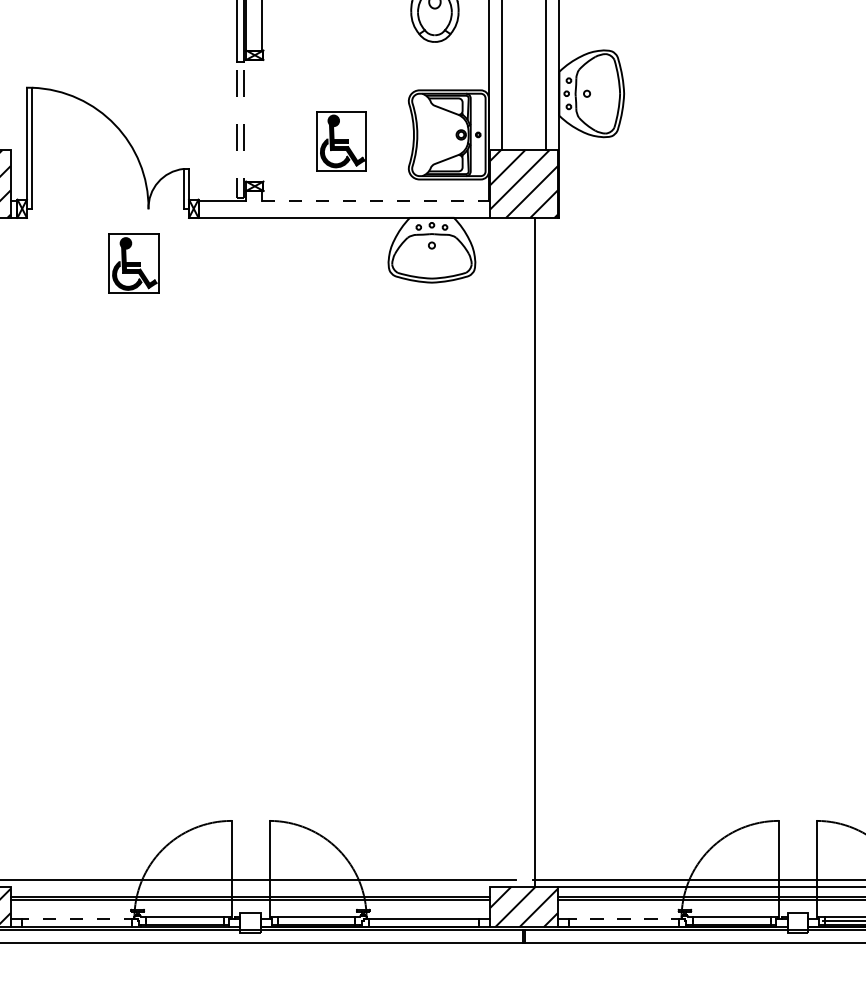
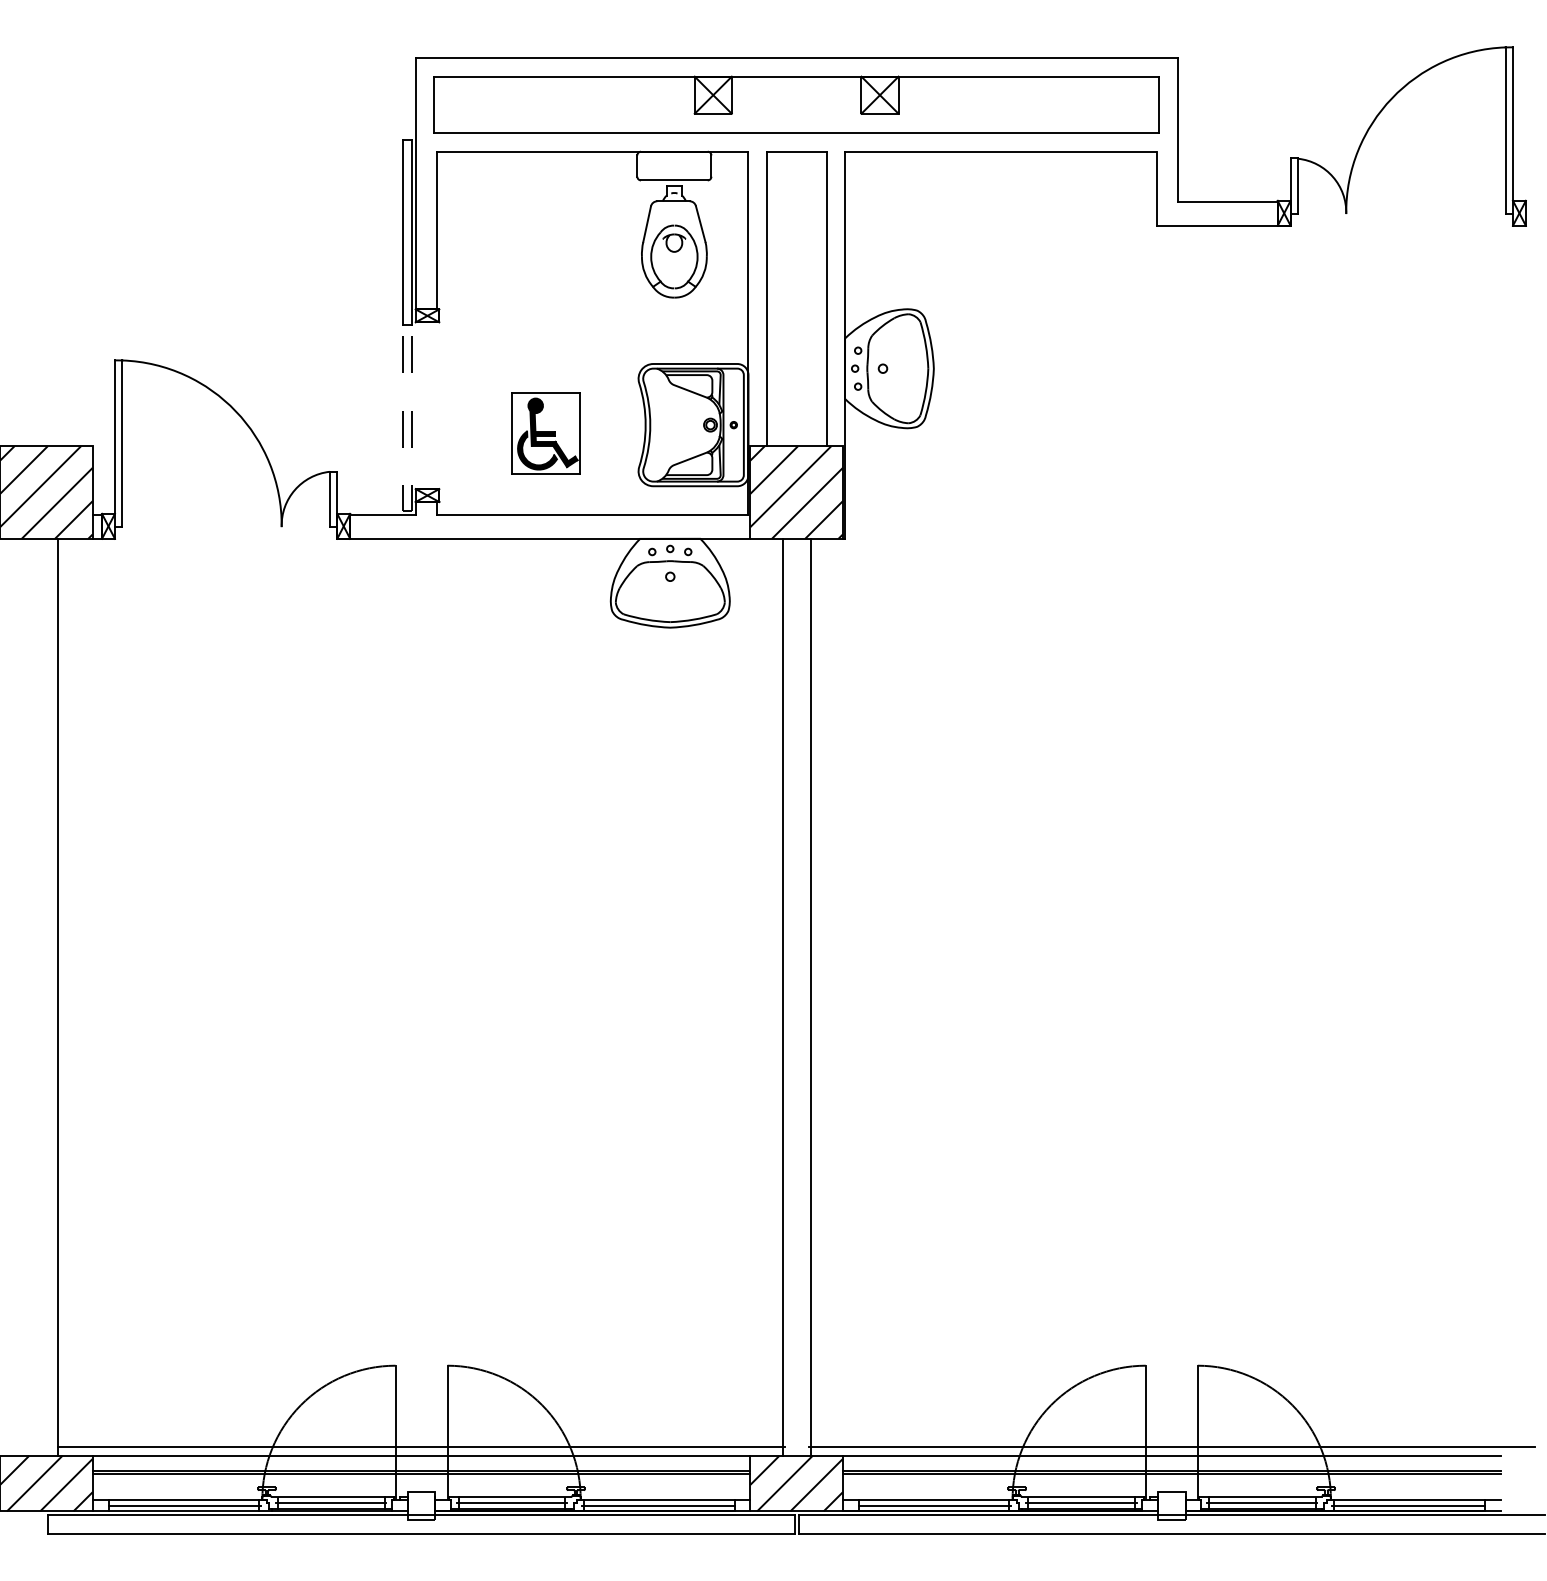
line: (375, 200) -> (592, 515), dashed -> solid
part: (133, 263) -> (260, 601), removed
line: (513, 551) -> (782, 996), added
line: (250, 886) -> (421, 1455), added
line: (79, 919) -> (187, 1500), dashed -> solid
line: (626, 919) -> (937, 1500), dashed -> solid
line: (184, 921) -> (330, 1503), added
line: (316, 921) -> (511, 1503), added
line: (731, 921) -> (1081, 1503), added
line: (77, 922) -> (184, 1505), added
line: (422, 922) -> (657, 1505), added
line: (624, 922) -> (934, 1505), added

